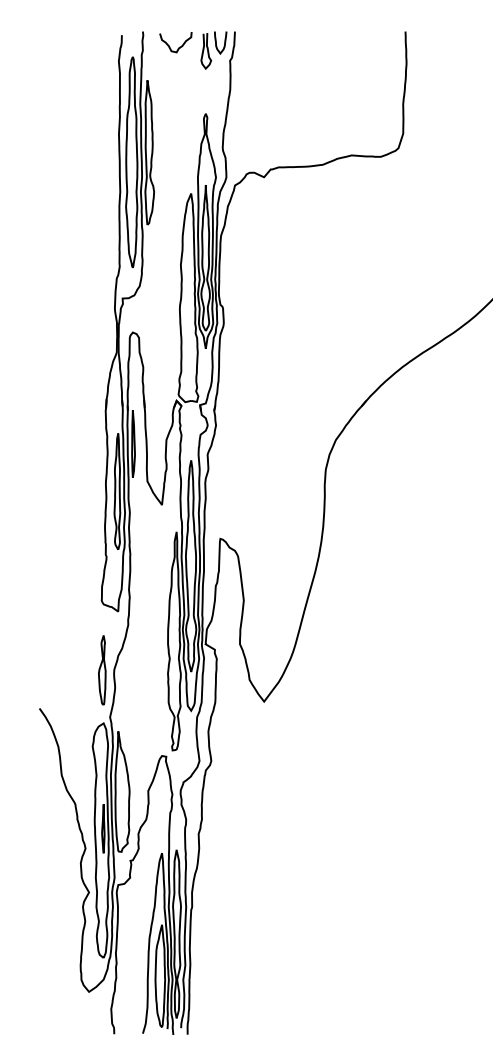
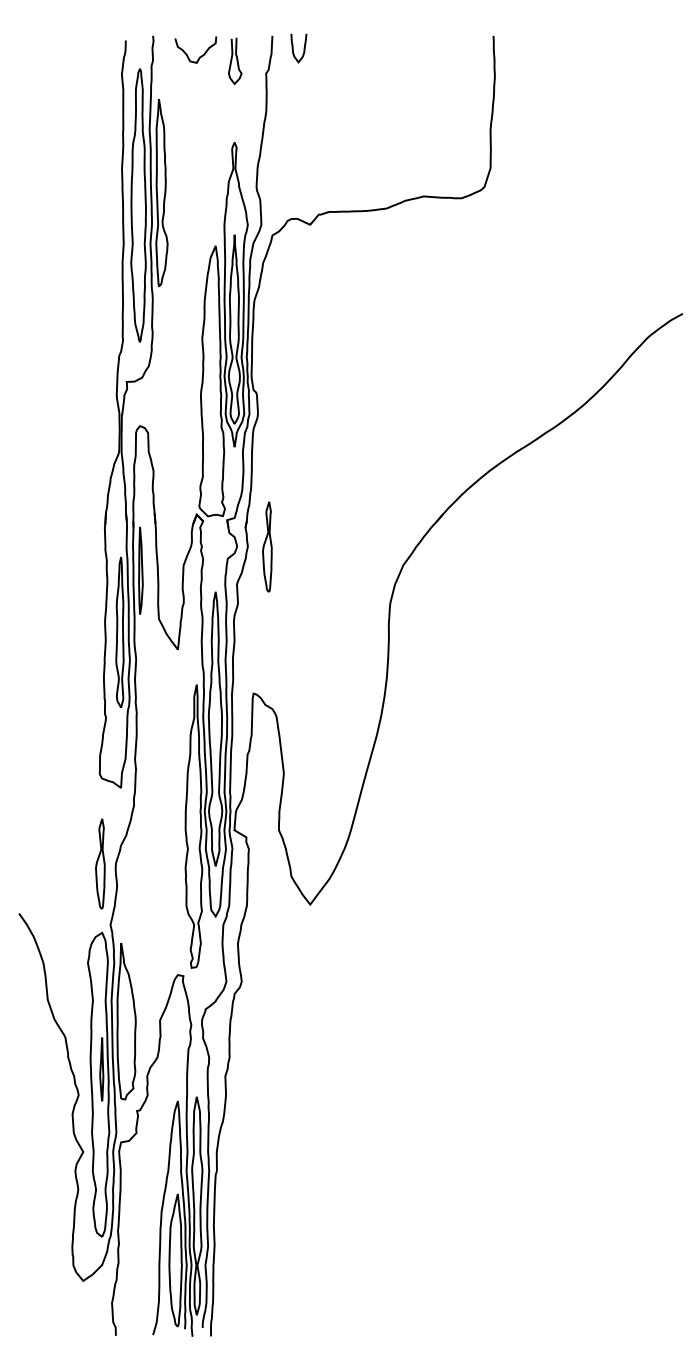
curve: (216, 42) -> (293, 48), moved
part: (231, 425) -> (267, 546), added

